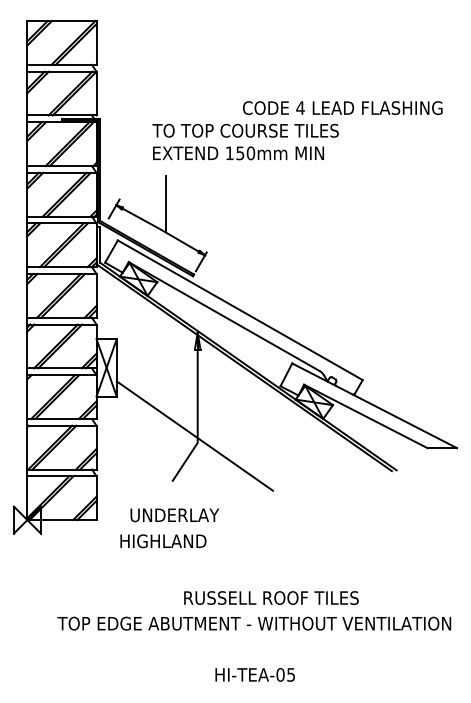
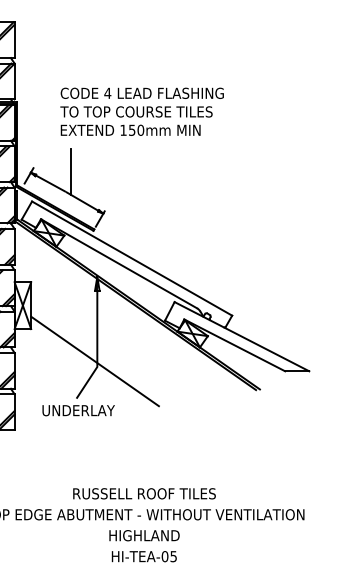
text: (342, 107) -> (142, 92), moved
text: (174, 515) -> (78, 410), moved
text: (163, 541) -> (144, 535), moved
text: (271, 597) -> (144, 493), moved

